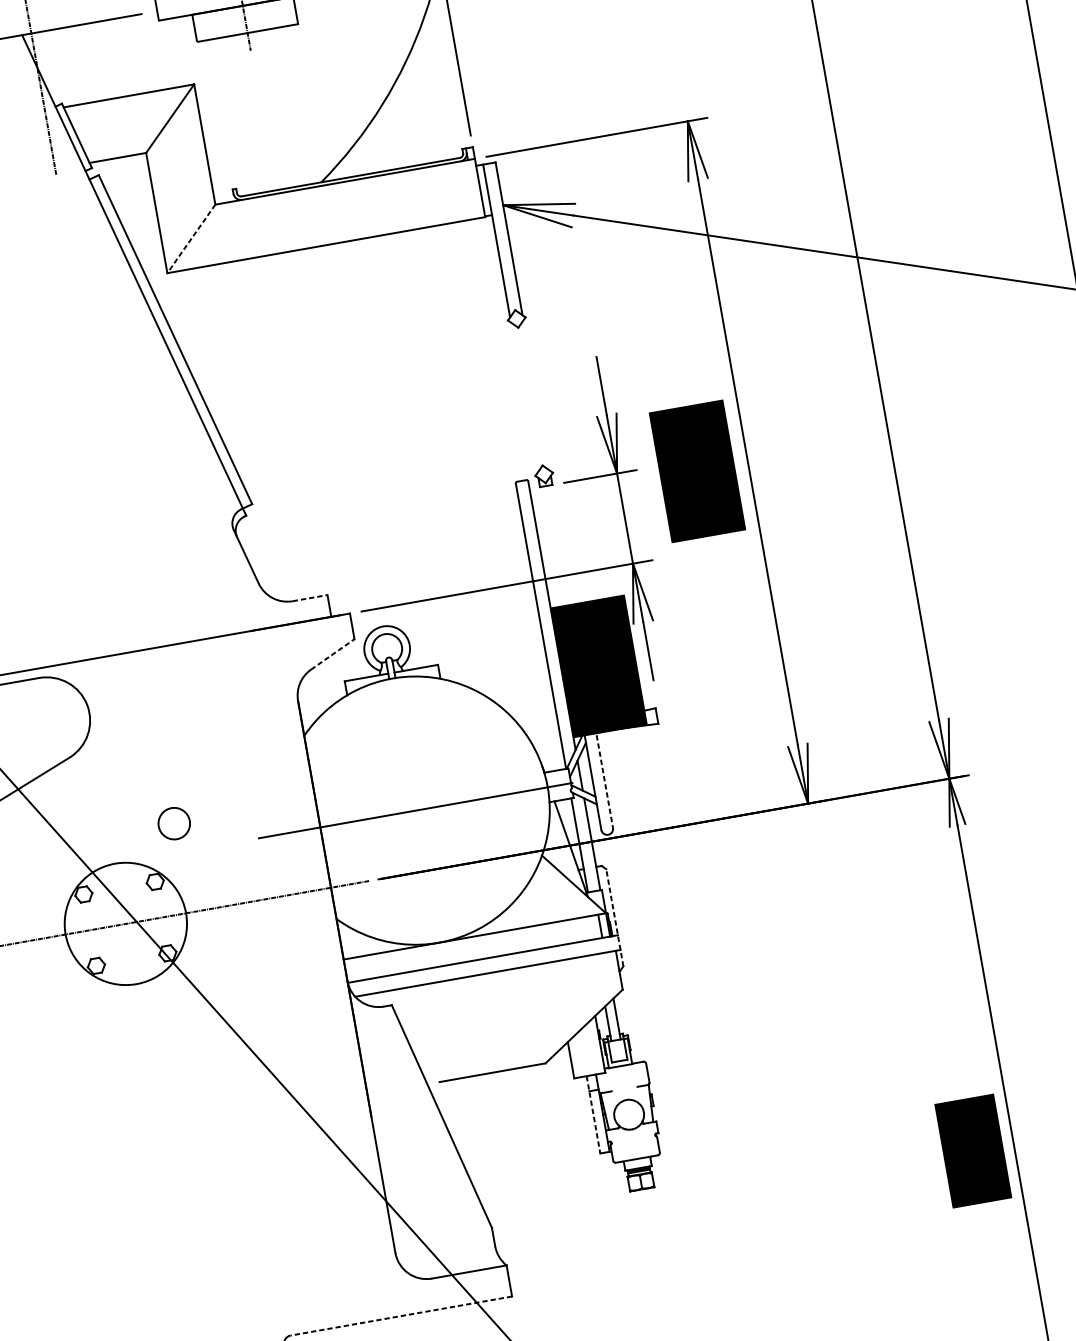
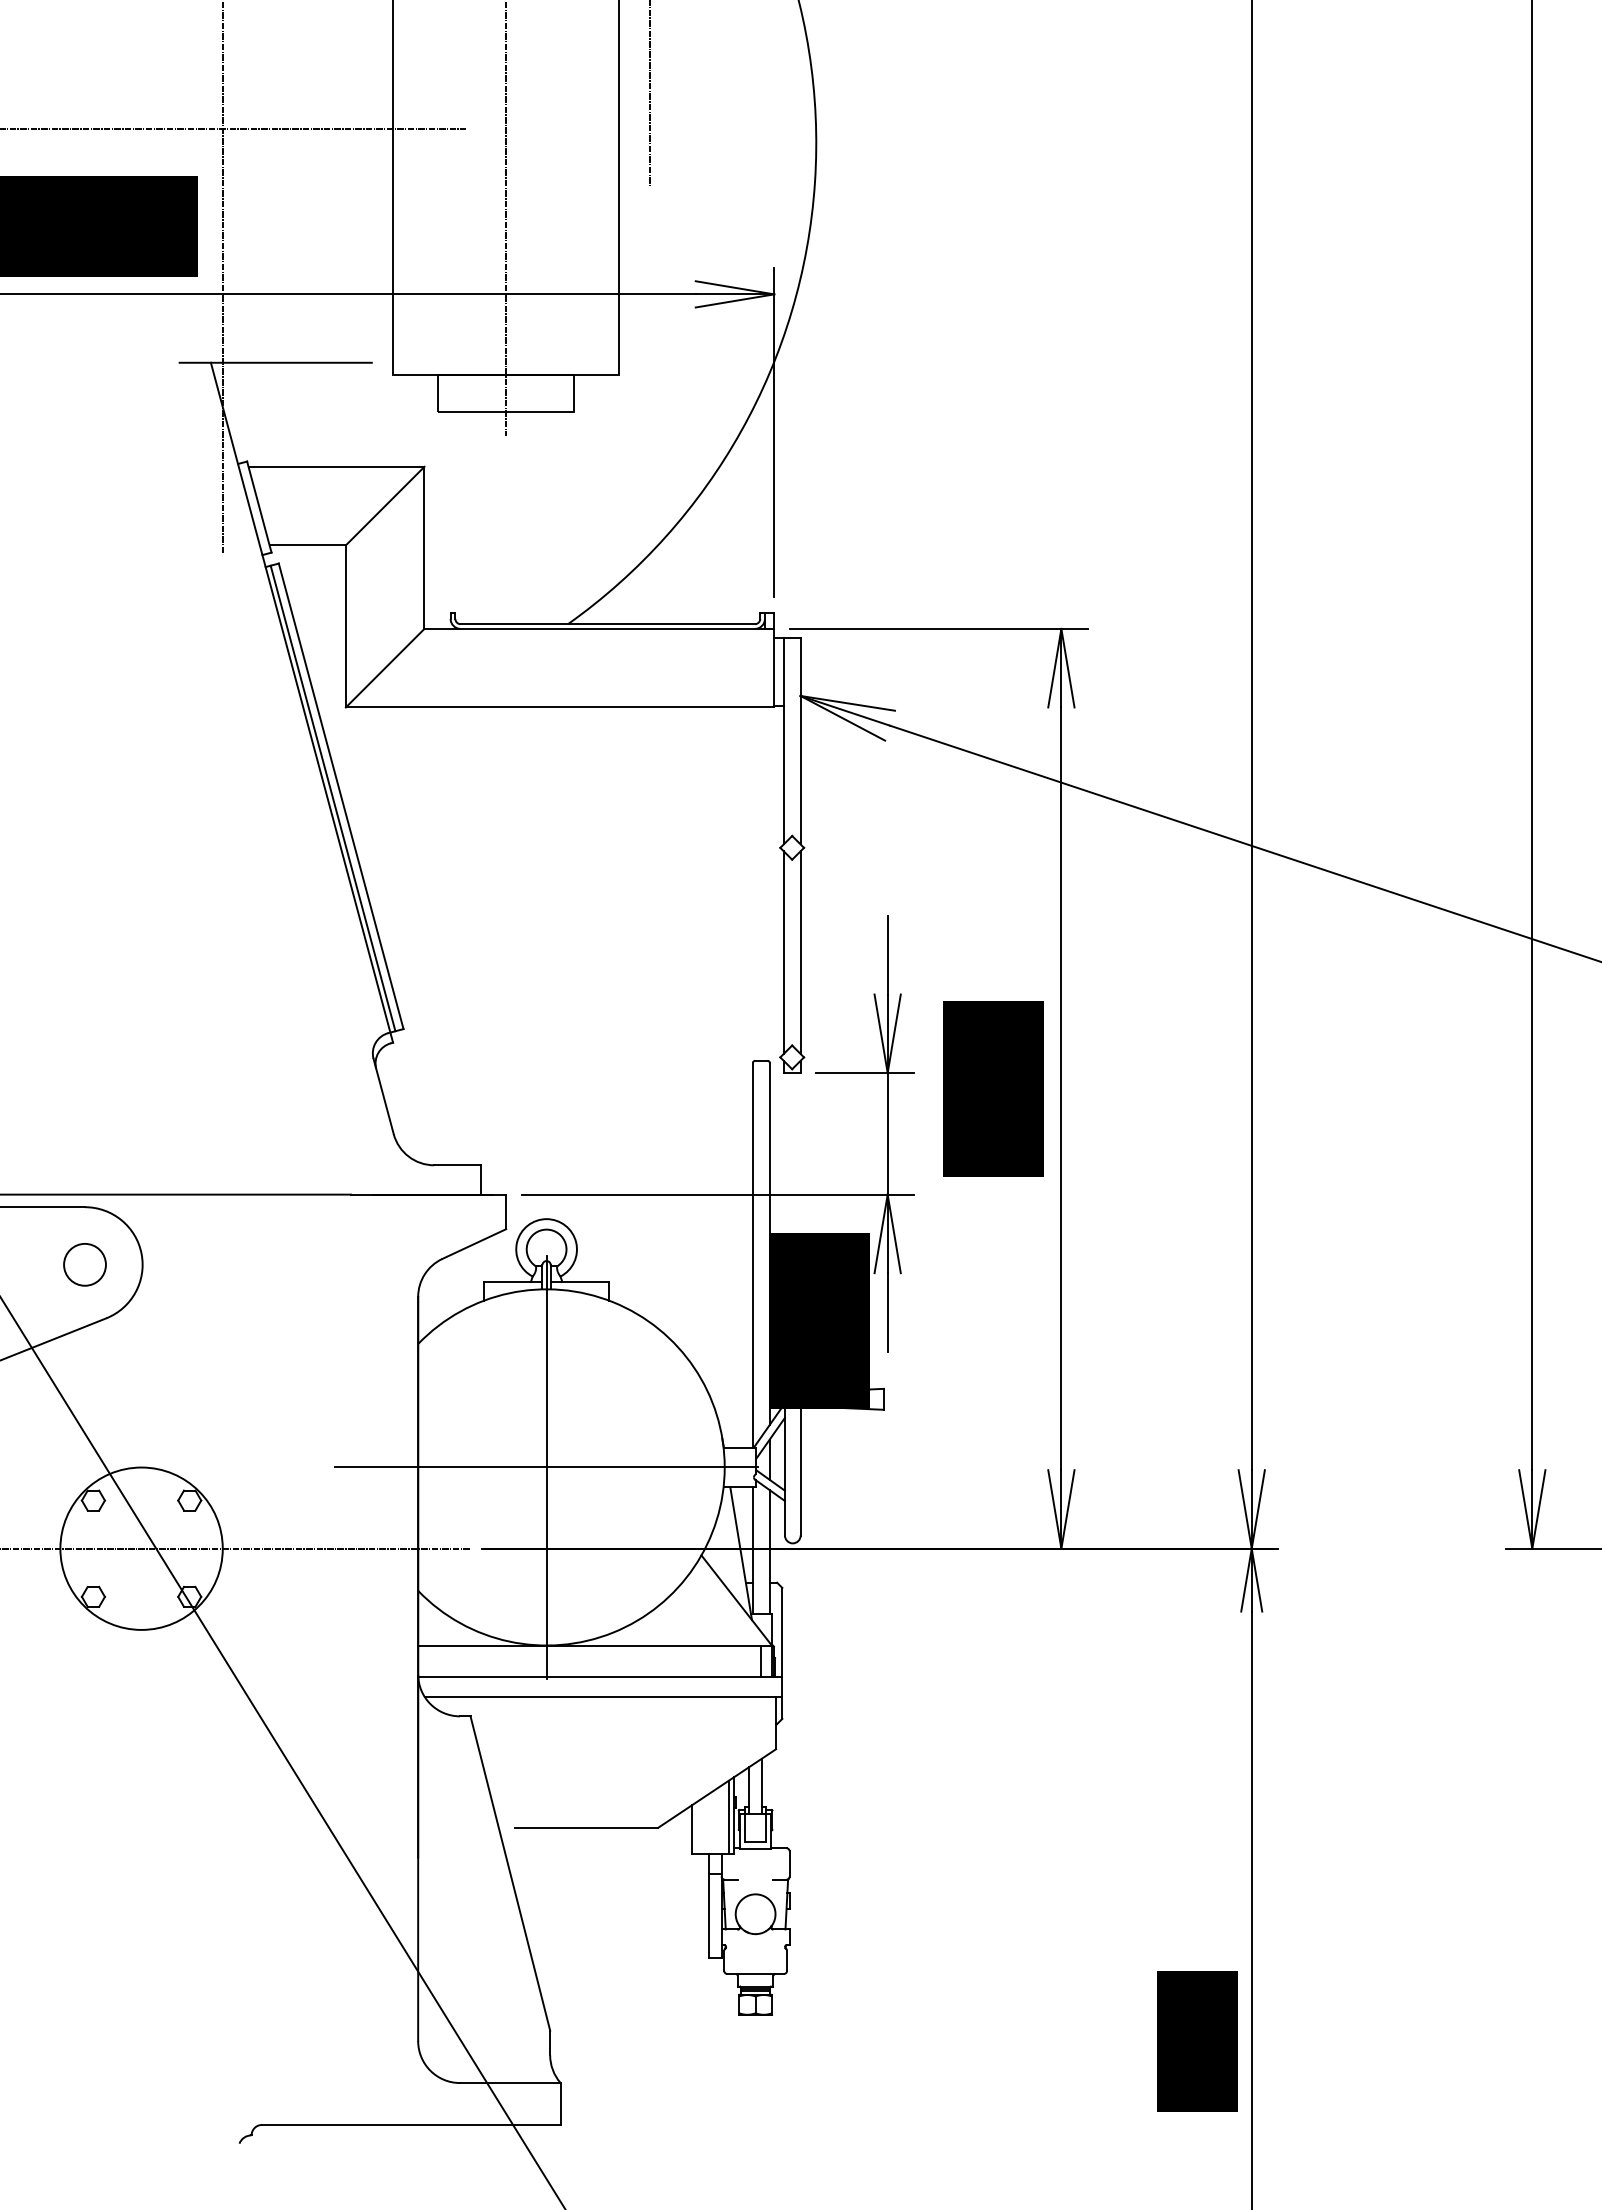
line: (191, 239) -> (385, 668), dashed -> solid
line: (169, 342) -> (332, 798), added
line: (536, 395) -> (800, 952), added
line: (524, 397) -> (783, 952), added
line: (310, 598) -> (458, 1165), dashed -> solid
line: (332, 653) -> (474, 1243), dashed -> solid
line: (604, 777) -> (800, 1467), dashed -> solid
line: (415, 810) -> (546, 1467), added
circle: (173, 823) -> (84, 1264), moved
line: (614, 917) -> (782, 1652), dashed -> solid
line: (596, 1046) -> (728, 1817), added
line: (593, 1115) -> (709, 1906), dashed -> solid
line: (400, 1315) -> (410, 2124), dashed -> solid

